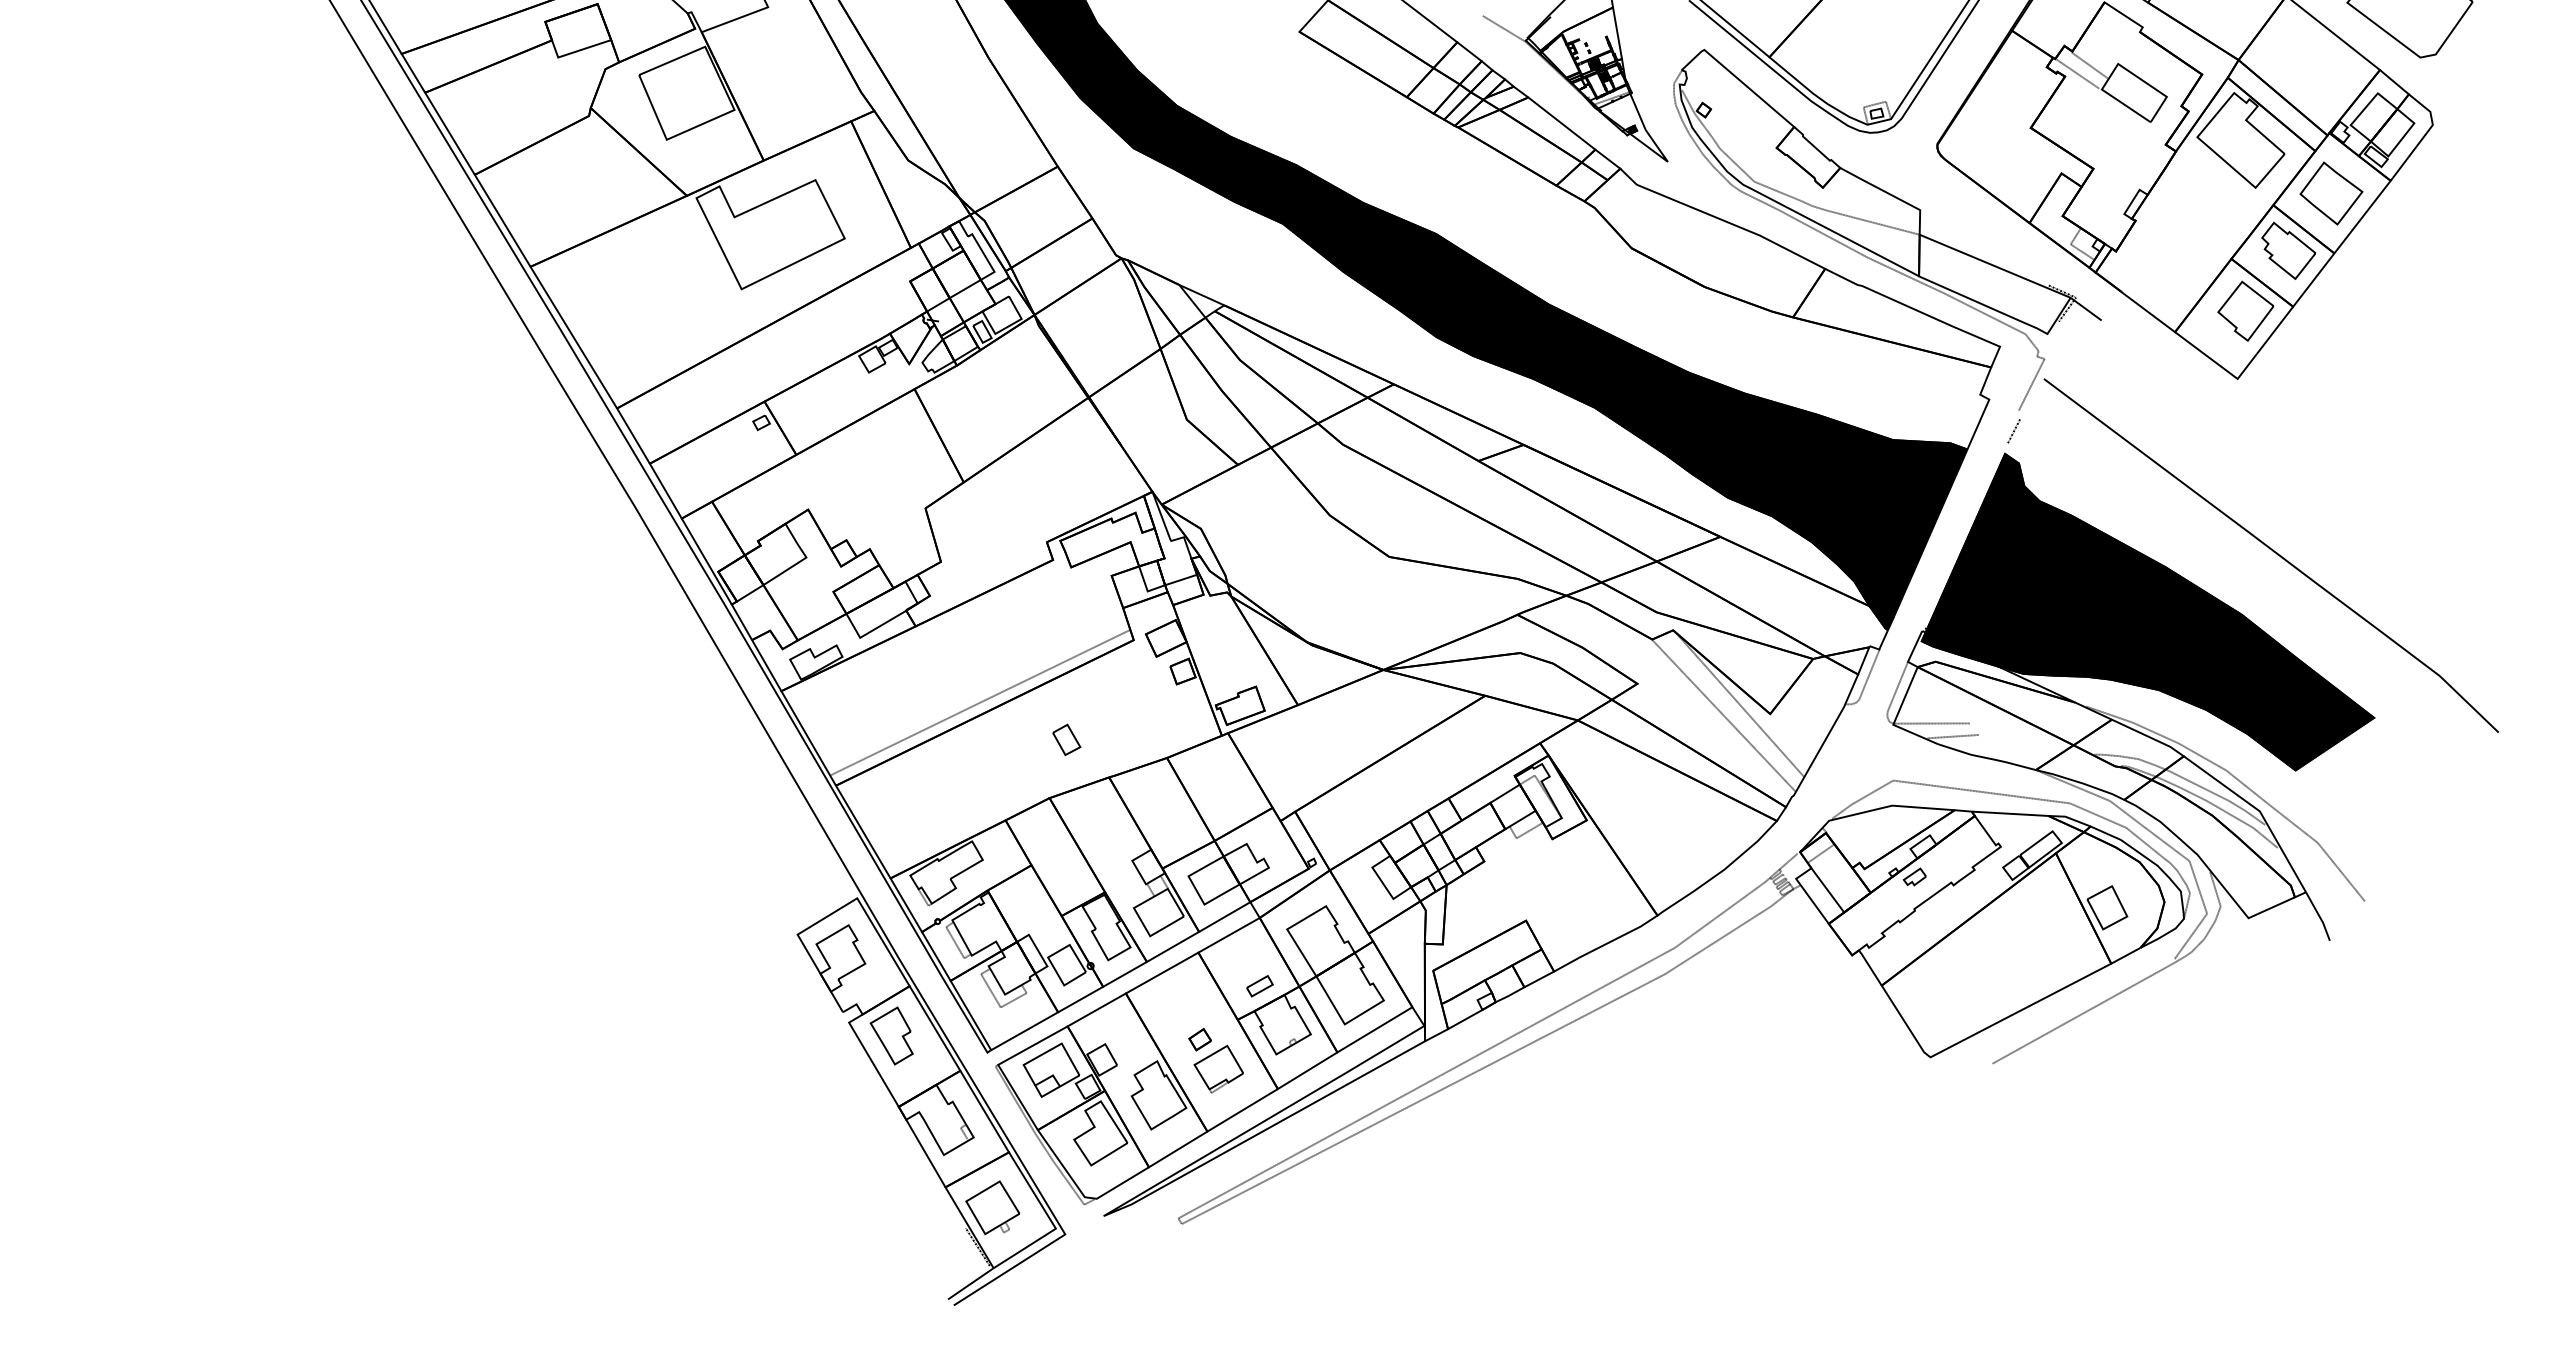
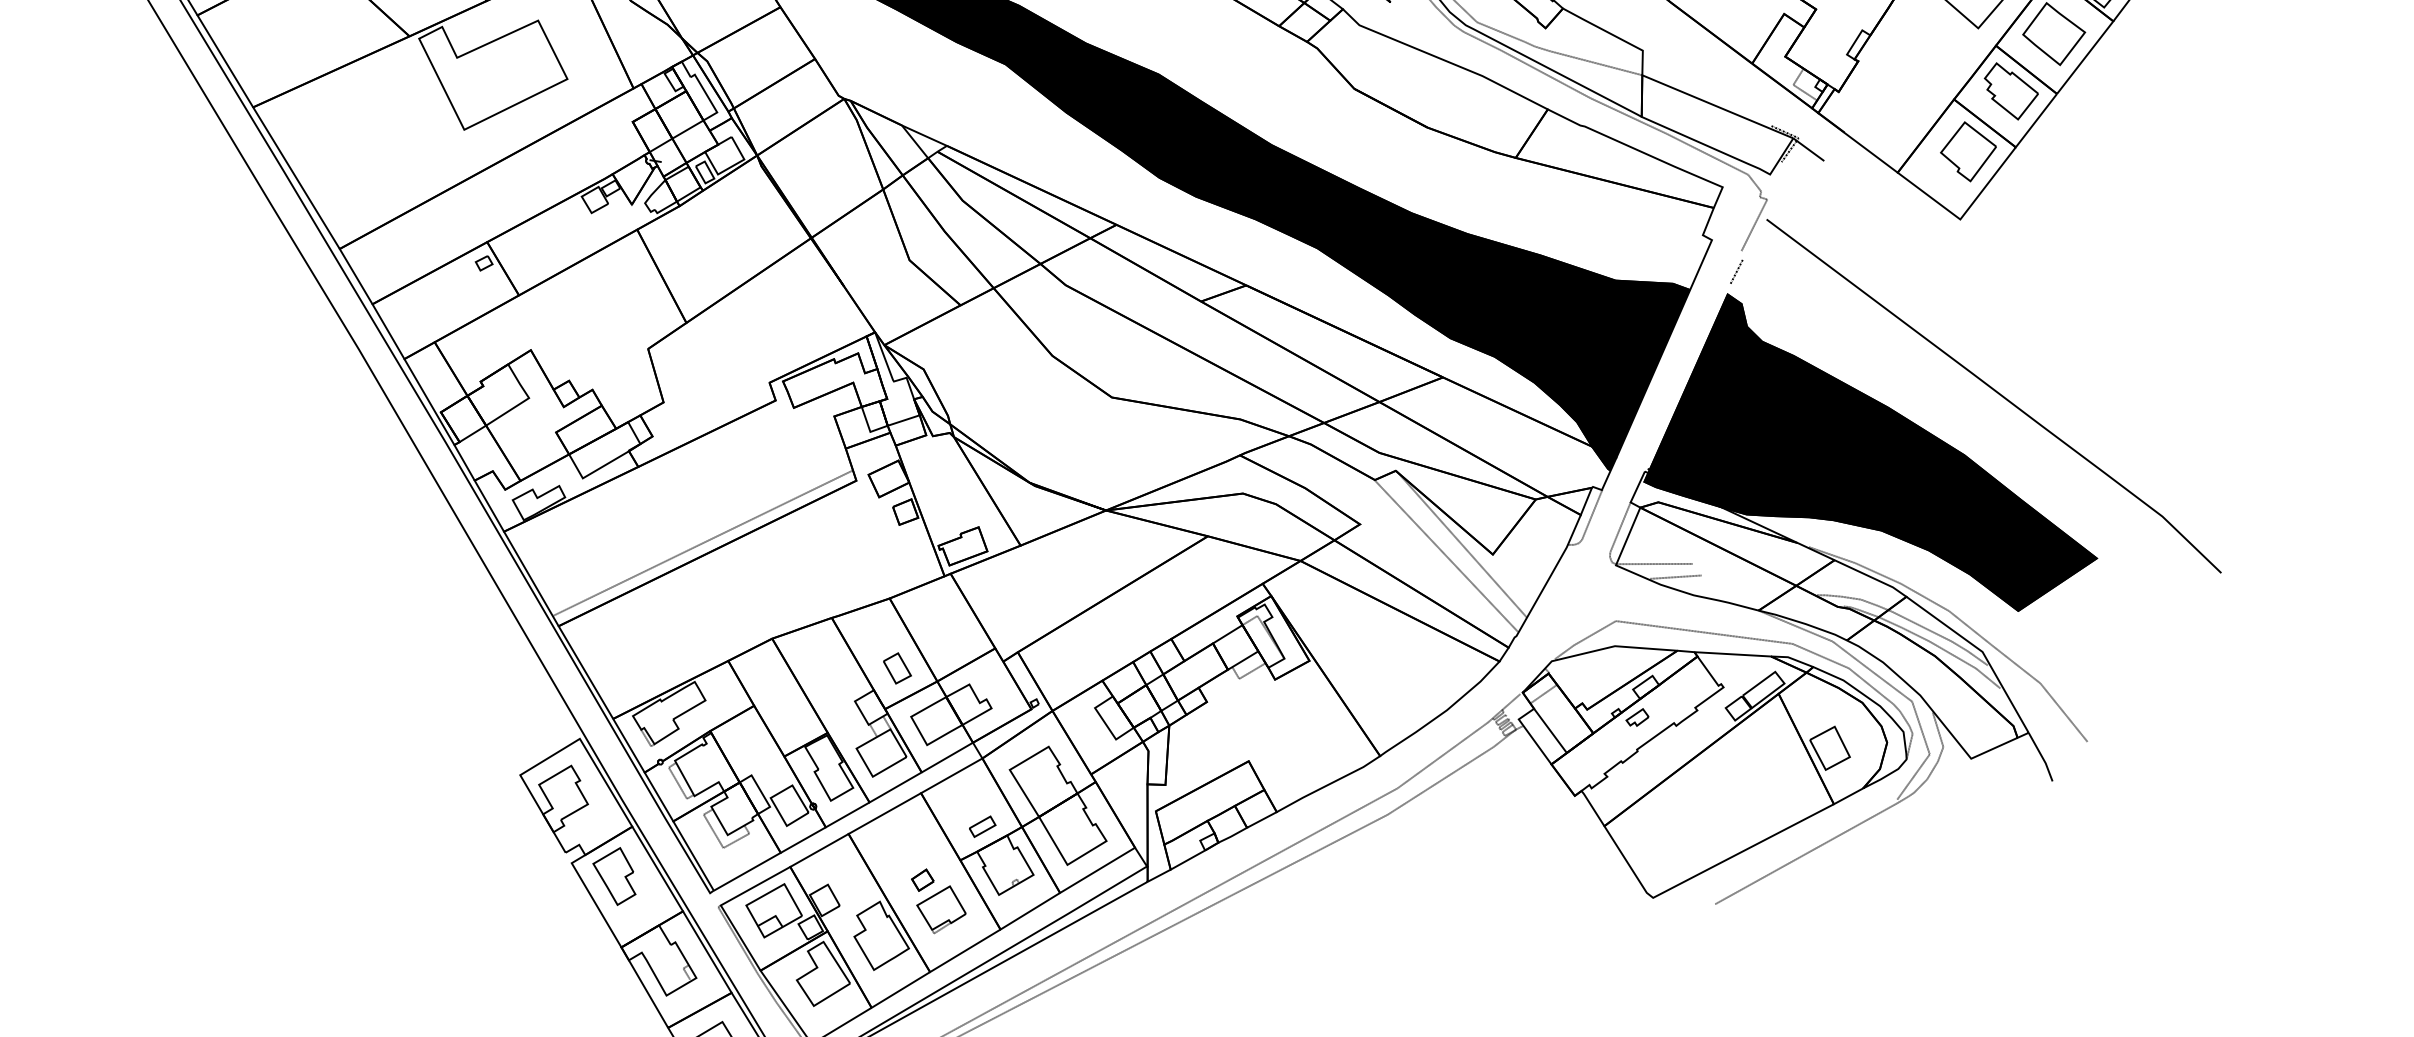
part: (1066, 739) -> (897, 668), moved

